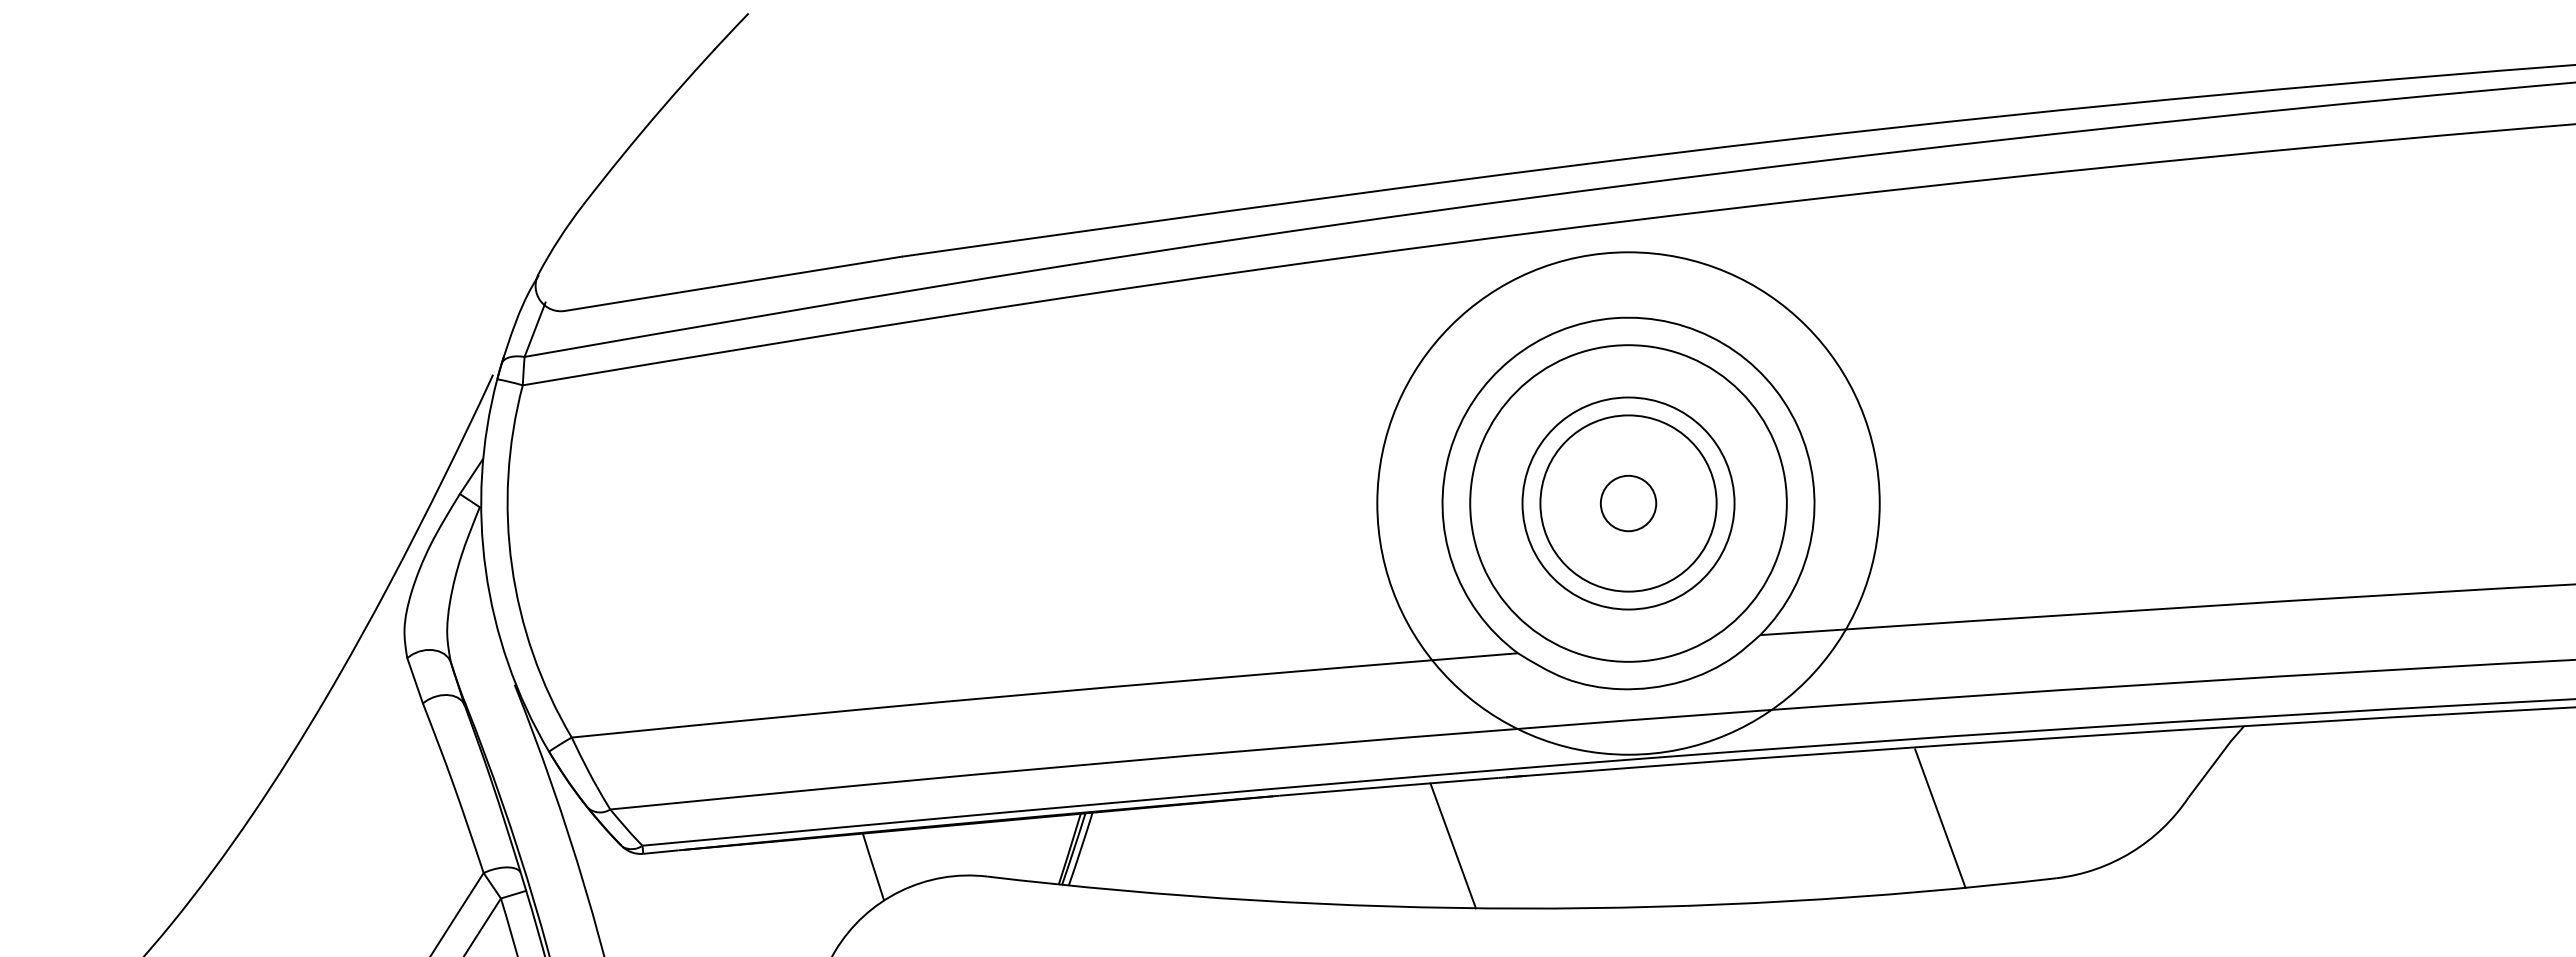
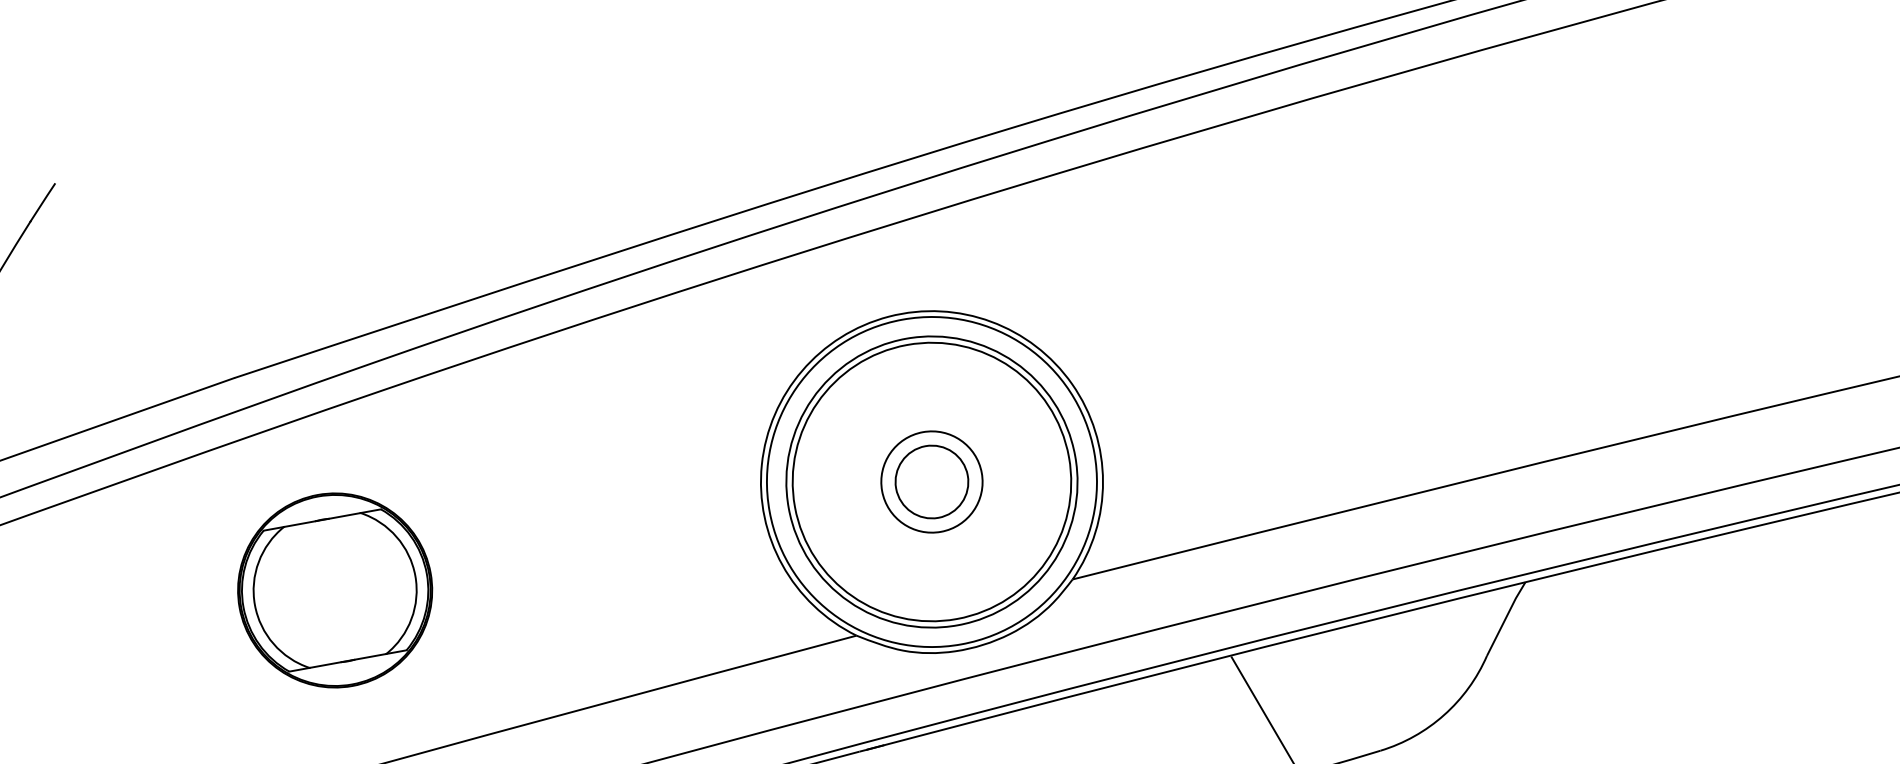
part: (968, 503) -> (334, 590), added
circle: (1628, 503) -> (931, 482), size x0.62
circle: (1628, 503) -> (931, 482), size x0.71
circle: (1628, 503) -> (931, 482), size x1.43
circle: (1628, 503) -> (931, 482), size x1.43

